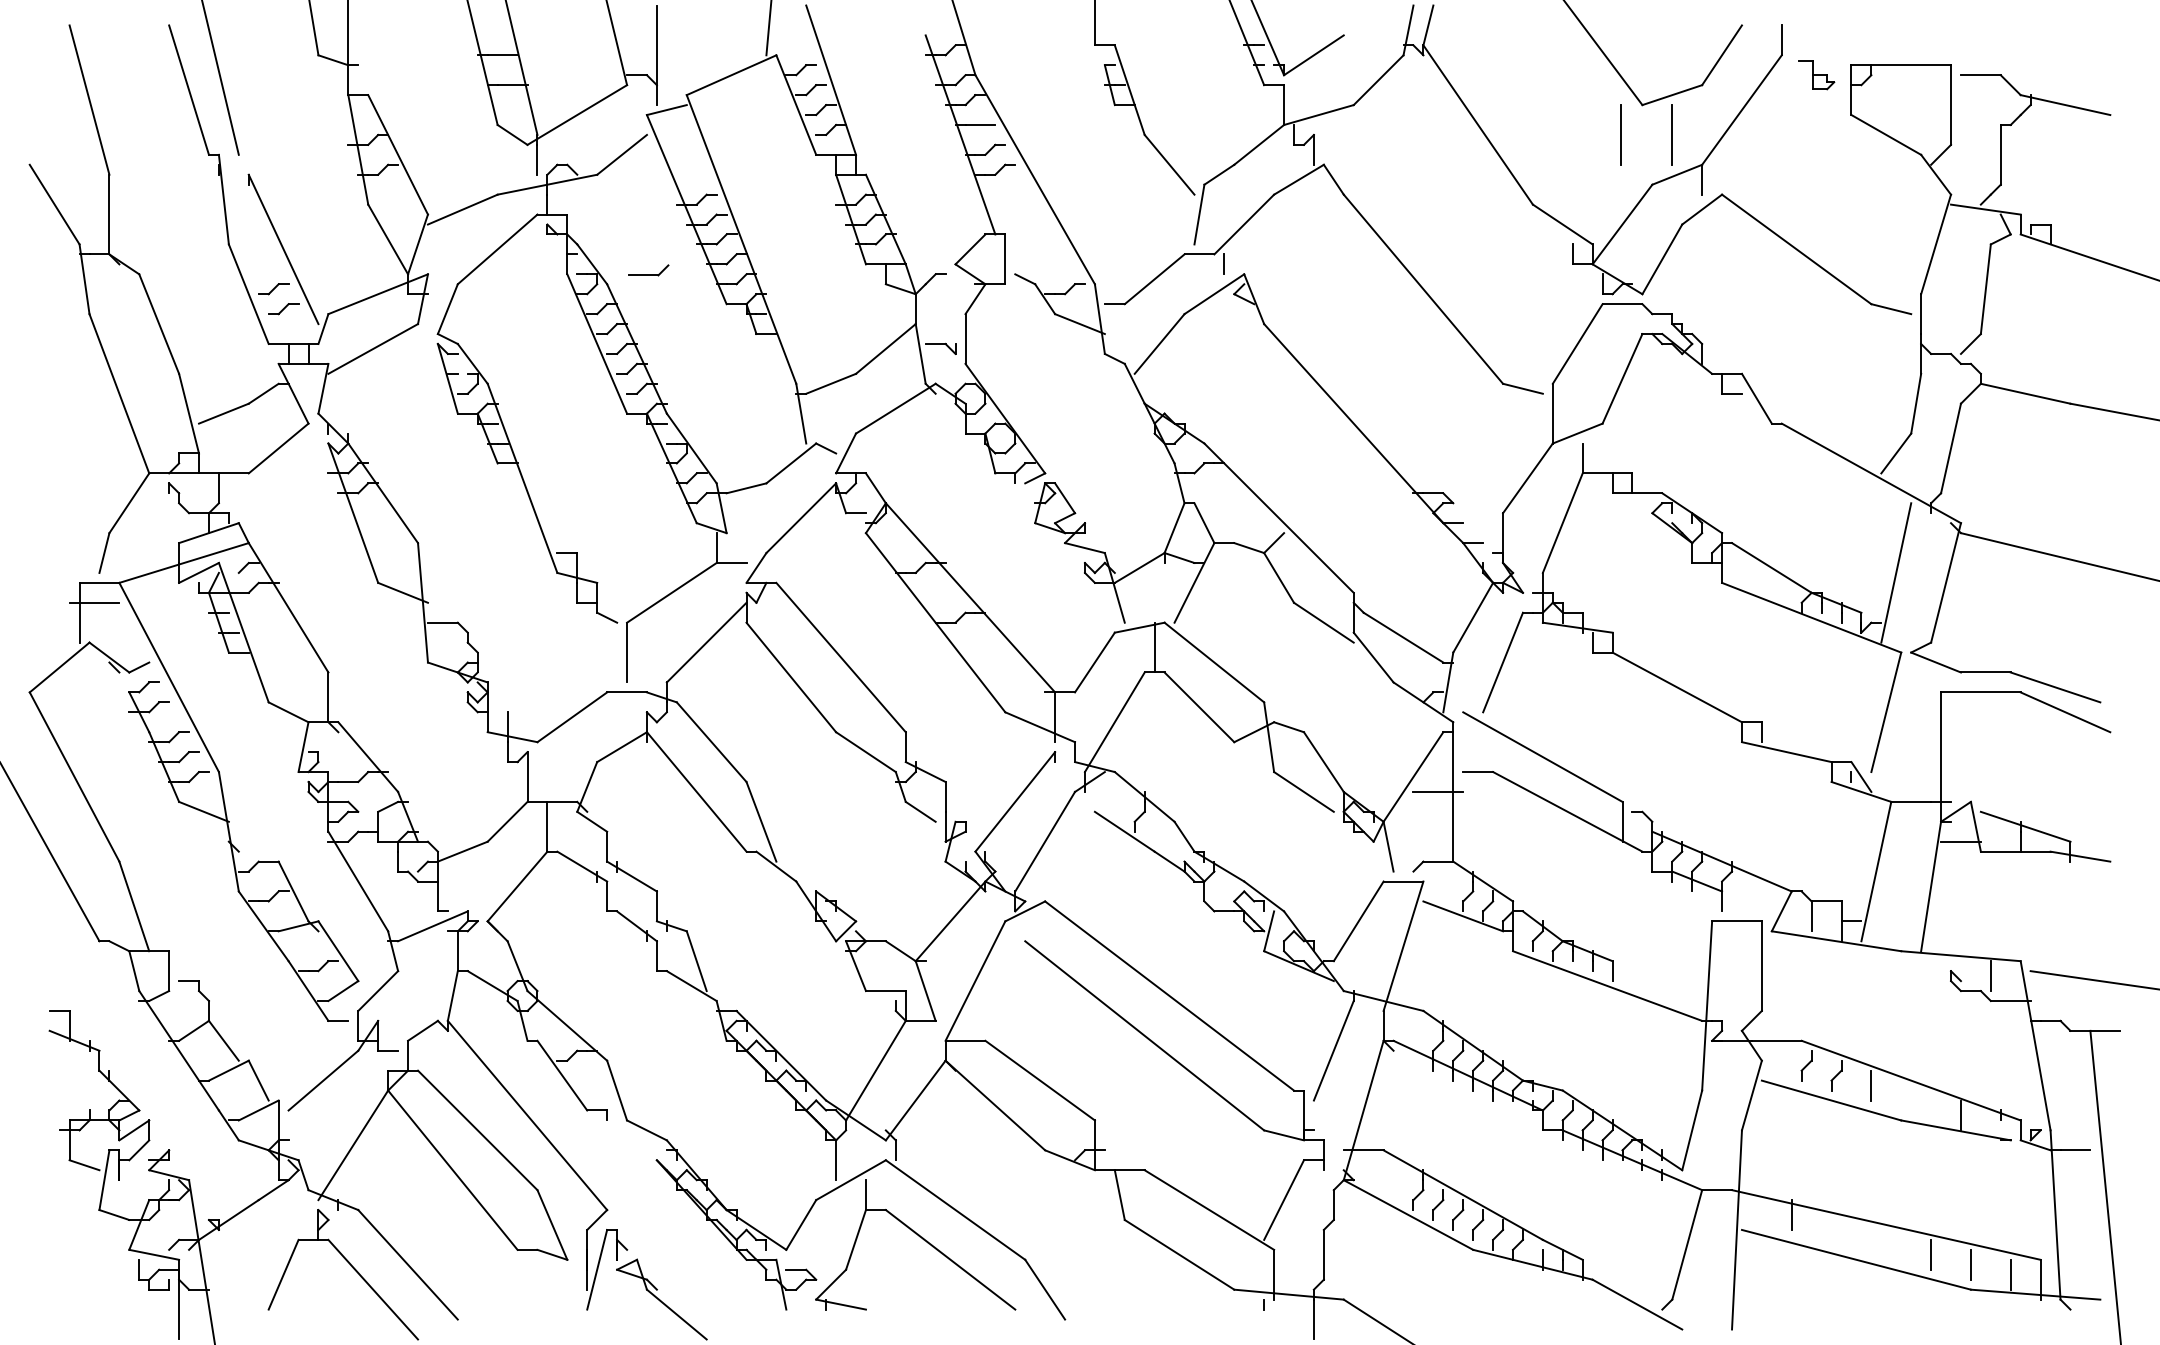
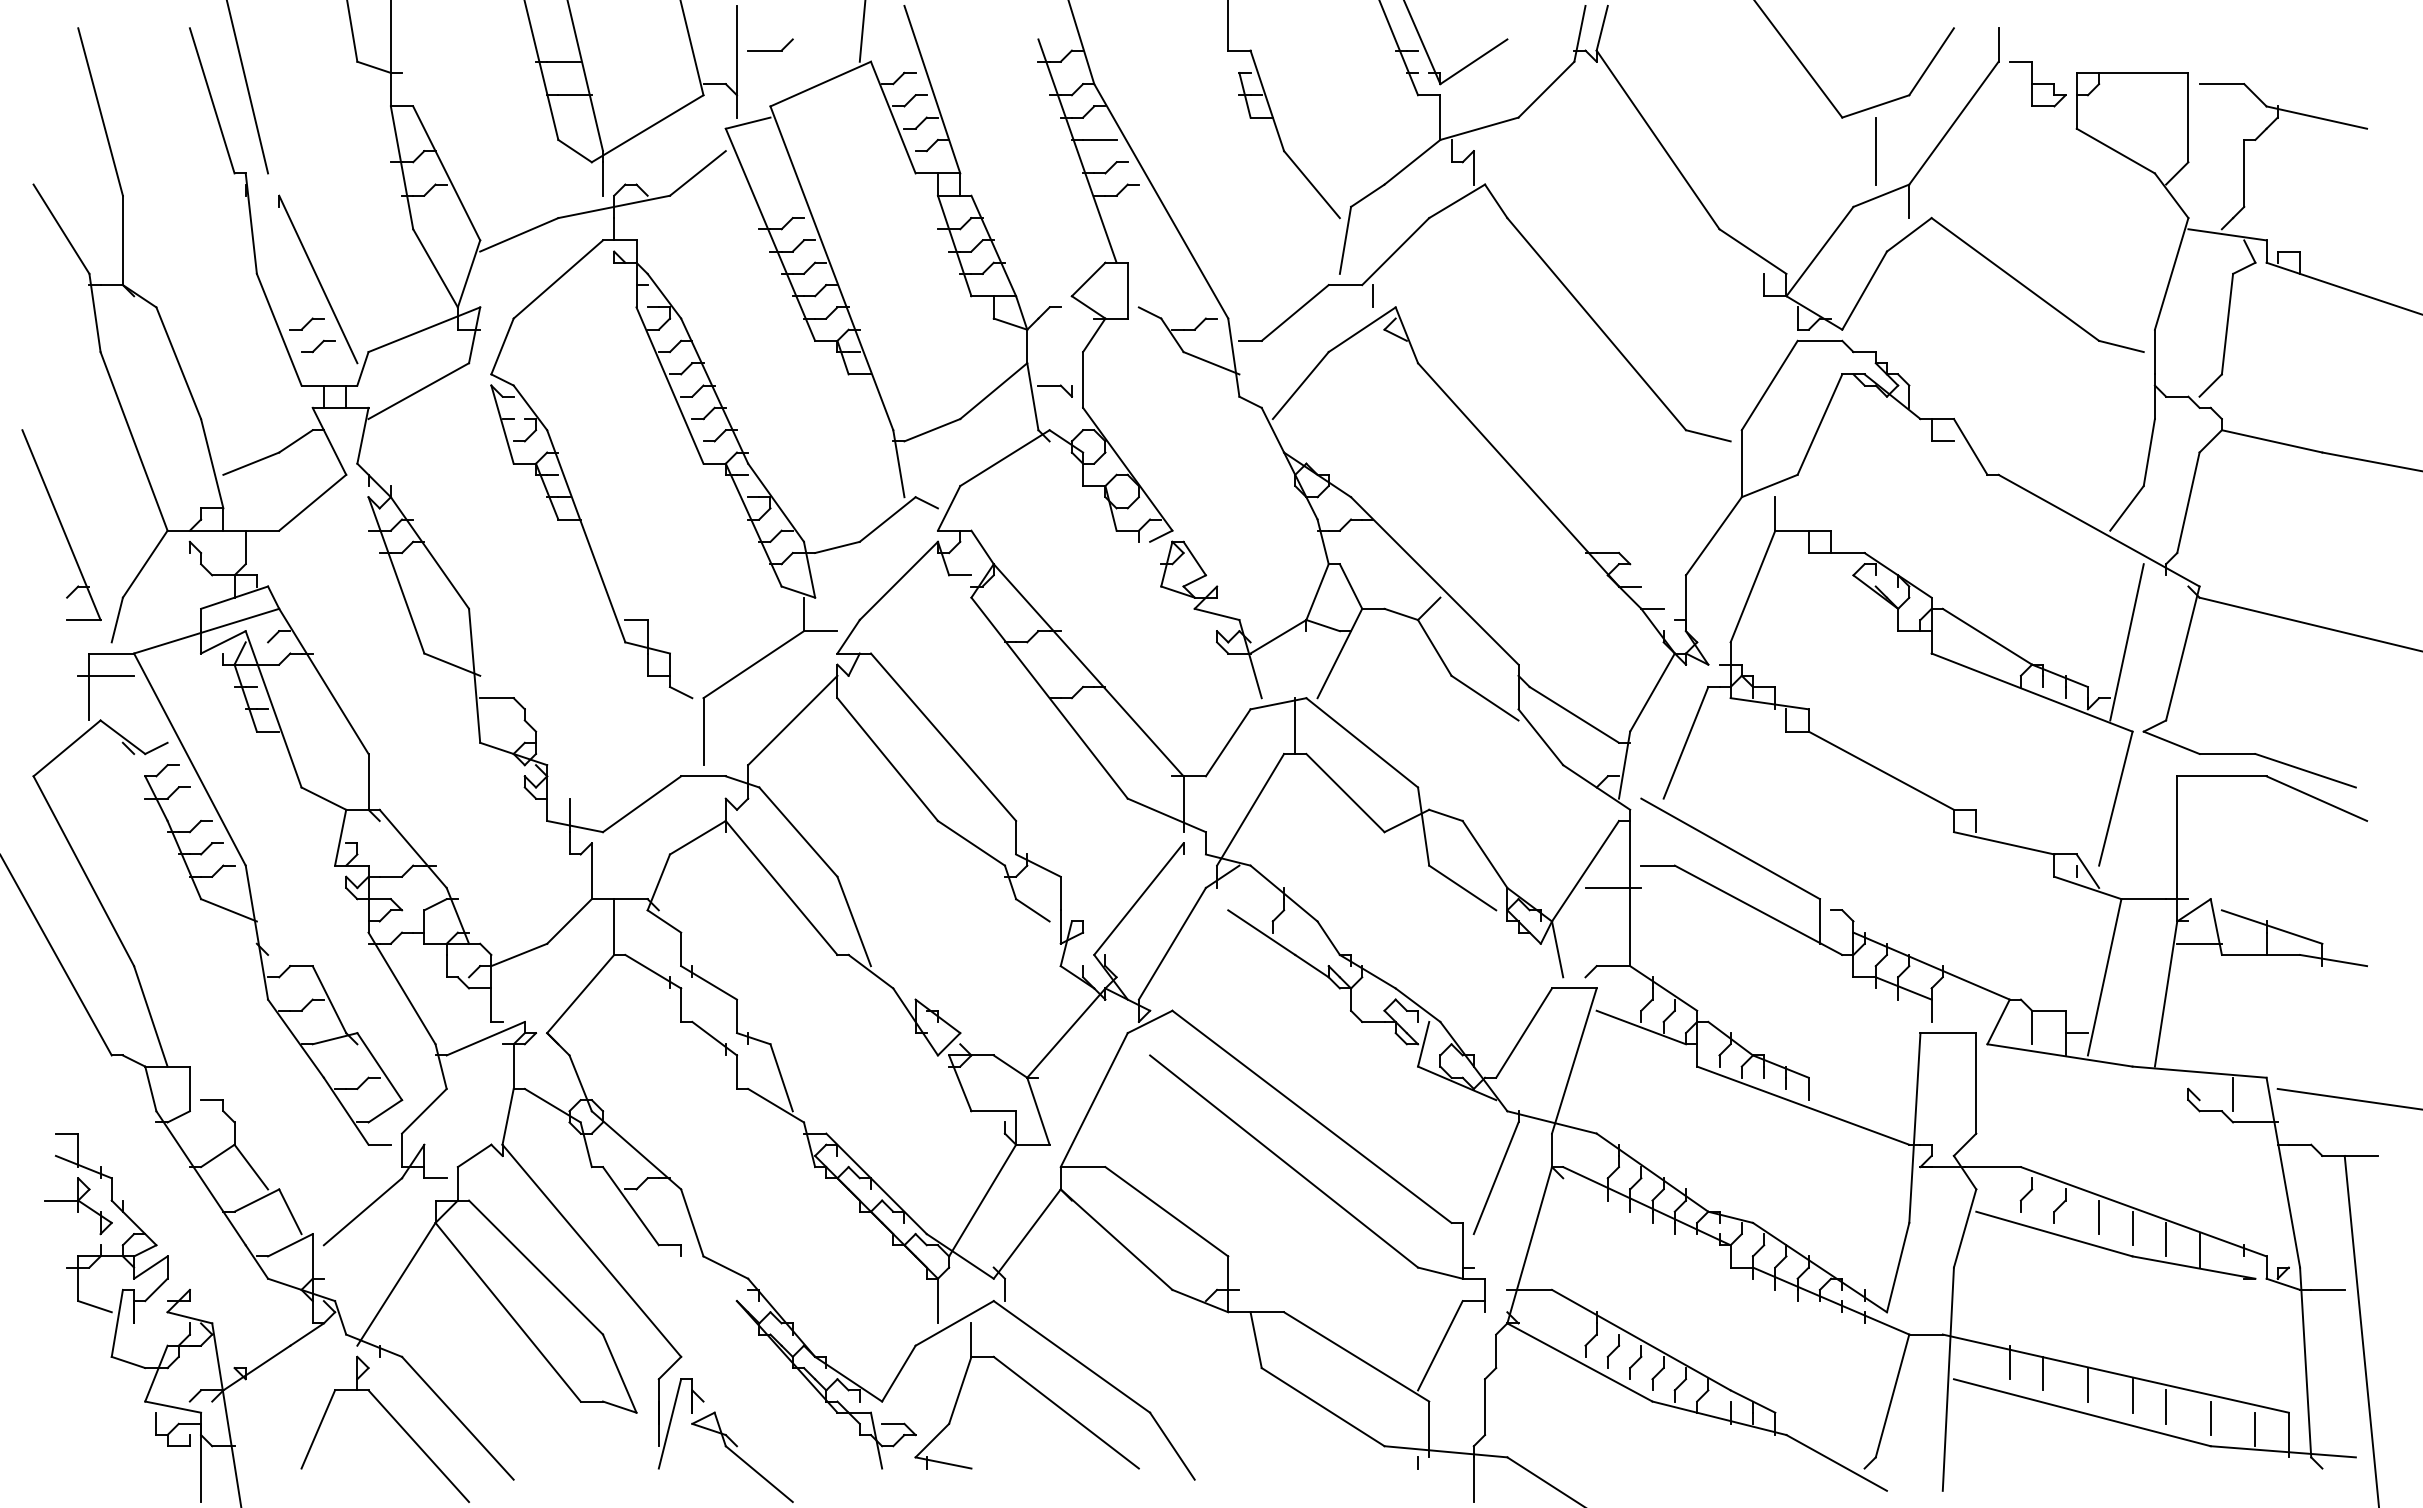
part: (1816, 75) -> (2037, 84), size x1.43
line: (1620, 135) -> (1817, 151), removed
part: (648, 269) -> (770, 44), moved
part: (54, 467) -> (61, 524), added
part: (69, 1075) -> (78, 1206), added
line: (1901, 1095) -> (2132, 1228), added
line: (1931, 1105) -> (2166, 1239), added
line: (1821, 1224) -> (2043, 1373), added
line: (1861, 1234) -> (2087, 1384), added
line: (1901, 1244) -> (2132, 1395), added

